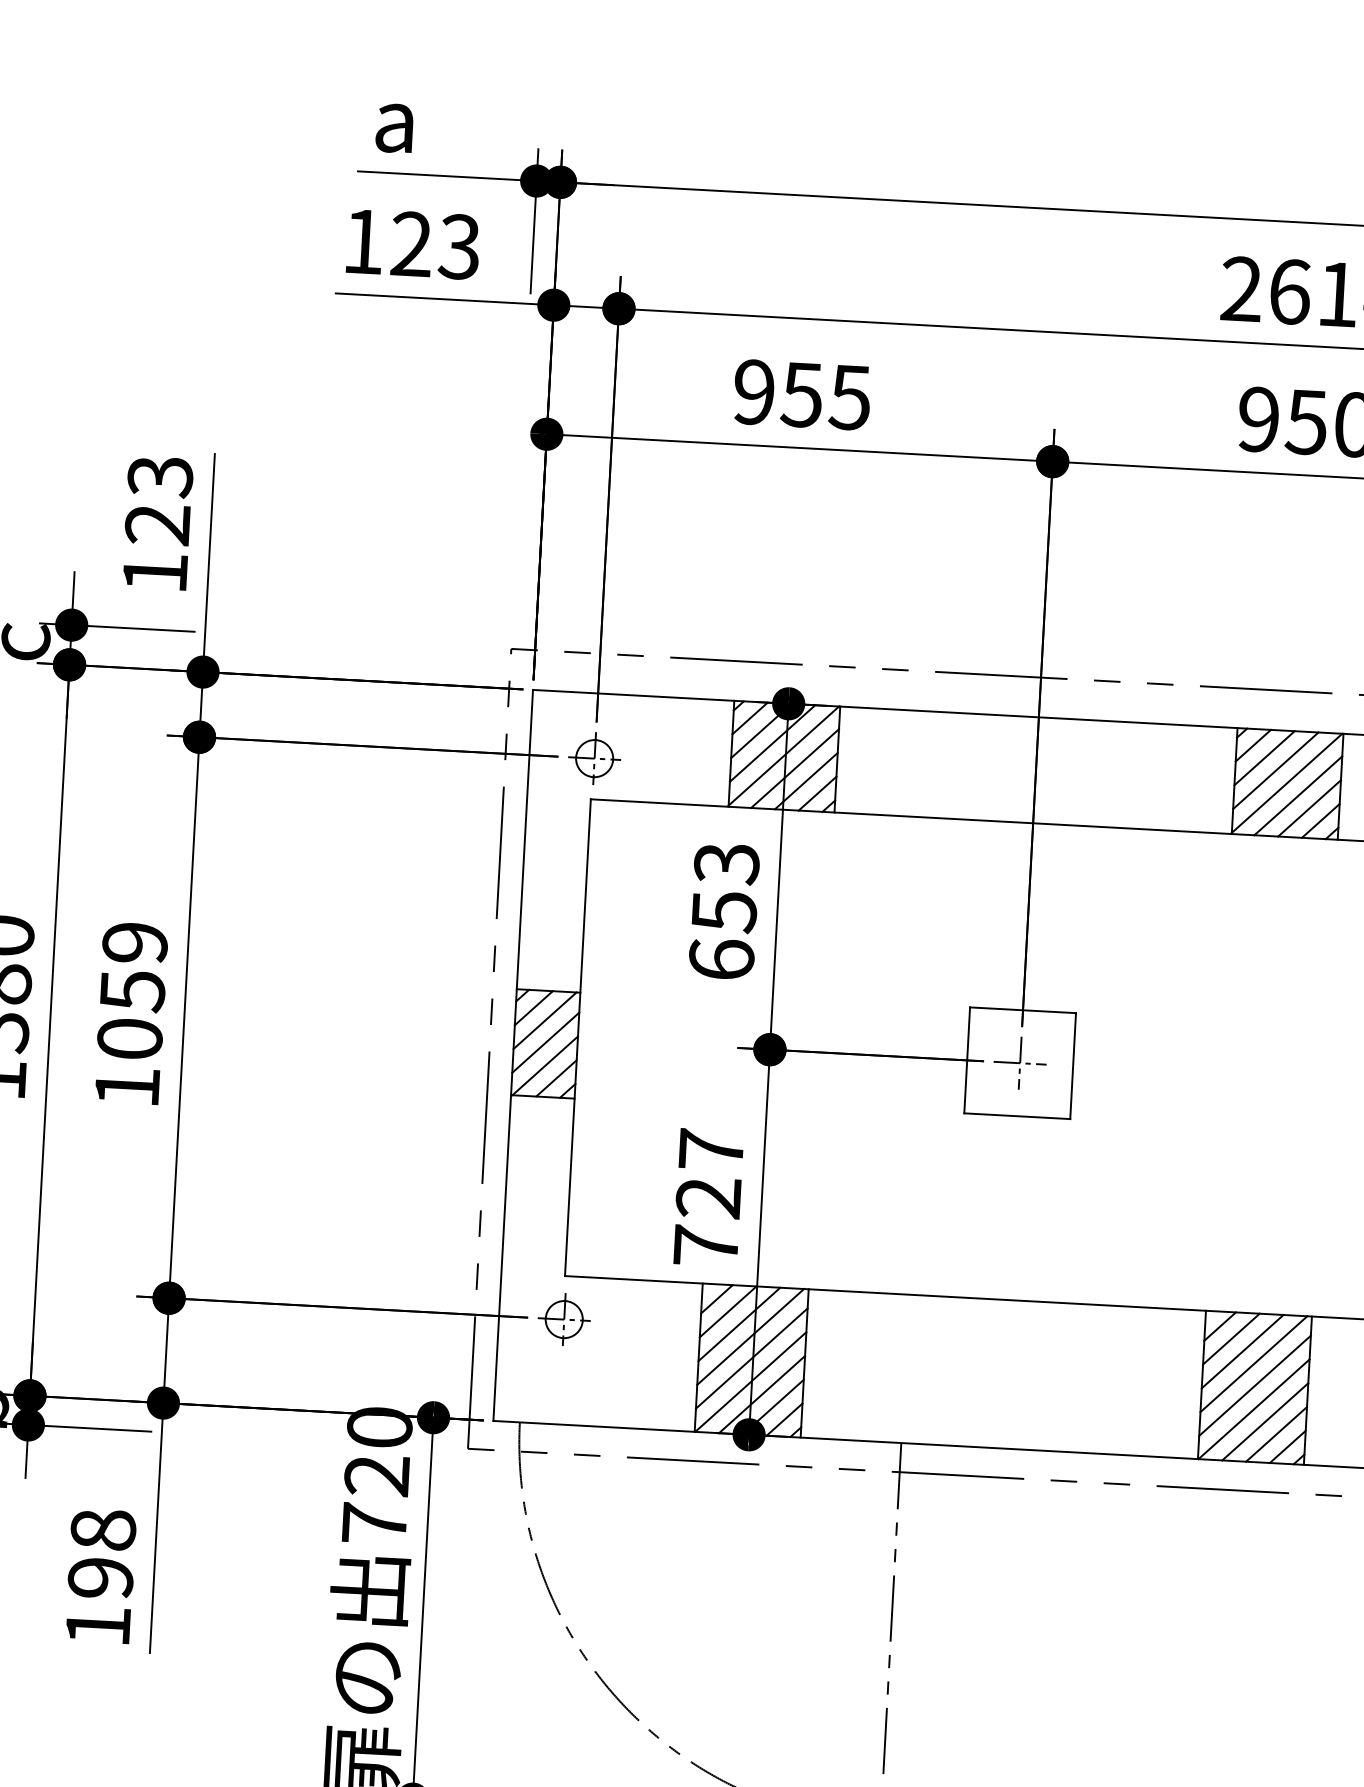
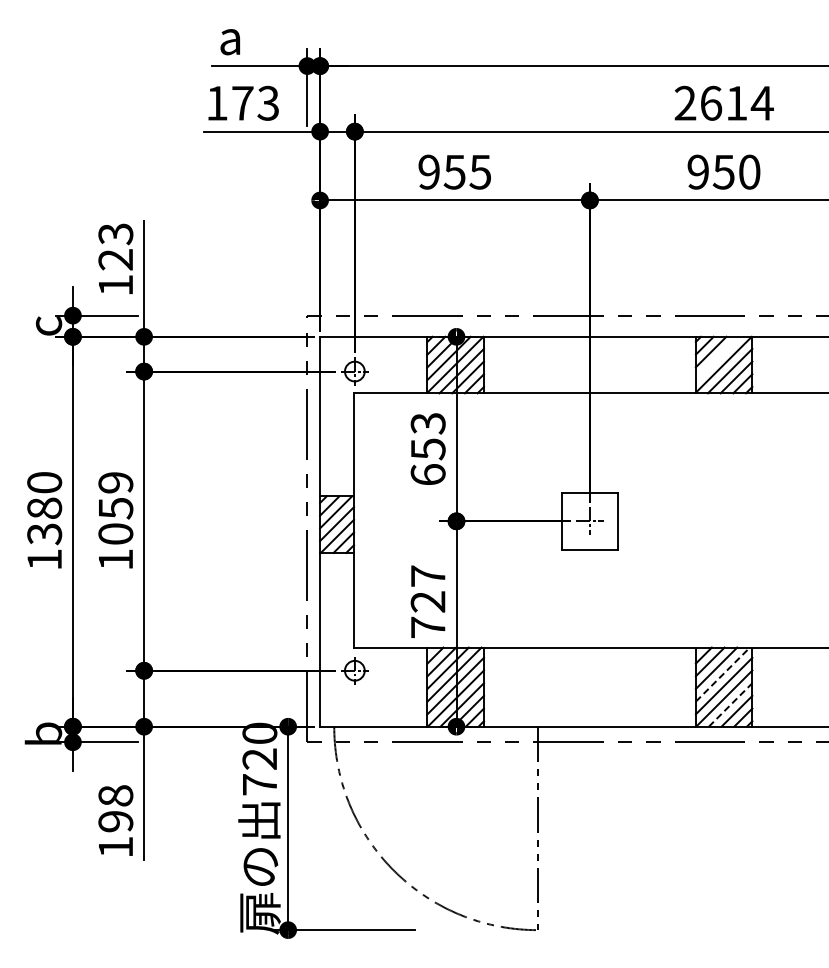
text: (411, 242) -> (242, 102), 123 -> 173
line: (1275, 770) -> (717, 358), removed
line: (1255, 1364) -> (723, 674), solid -> dashed
line: (1265, 1420) -> (730, 704), solid -> dashed

